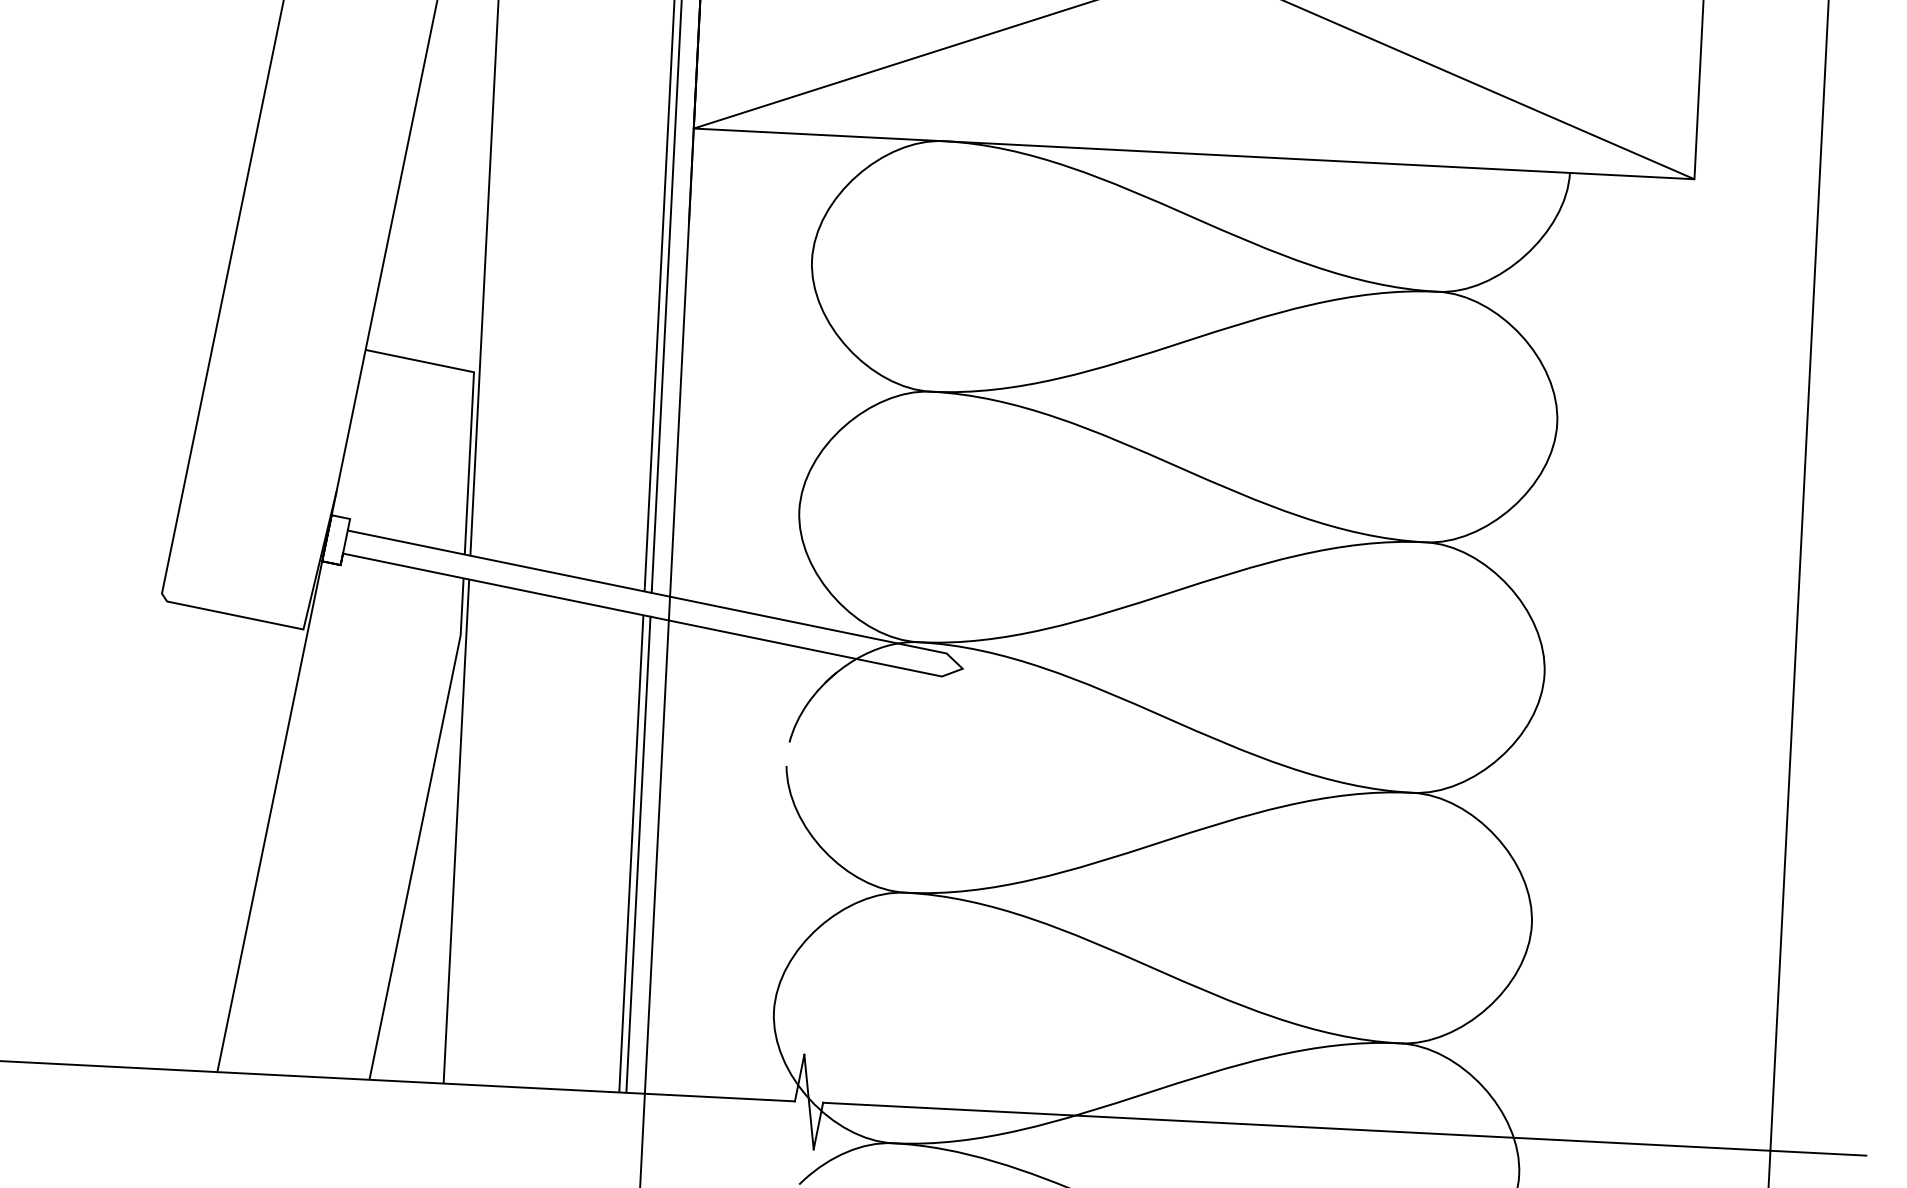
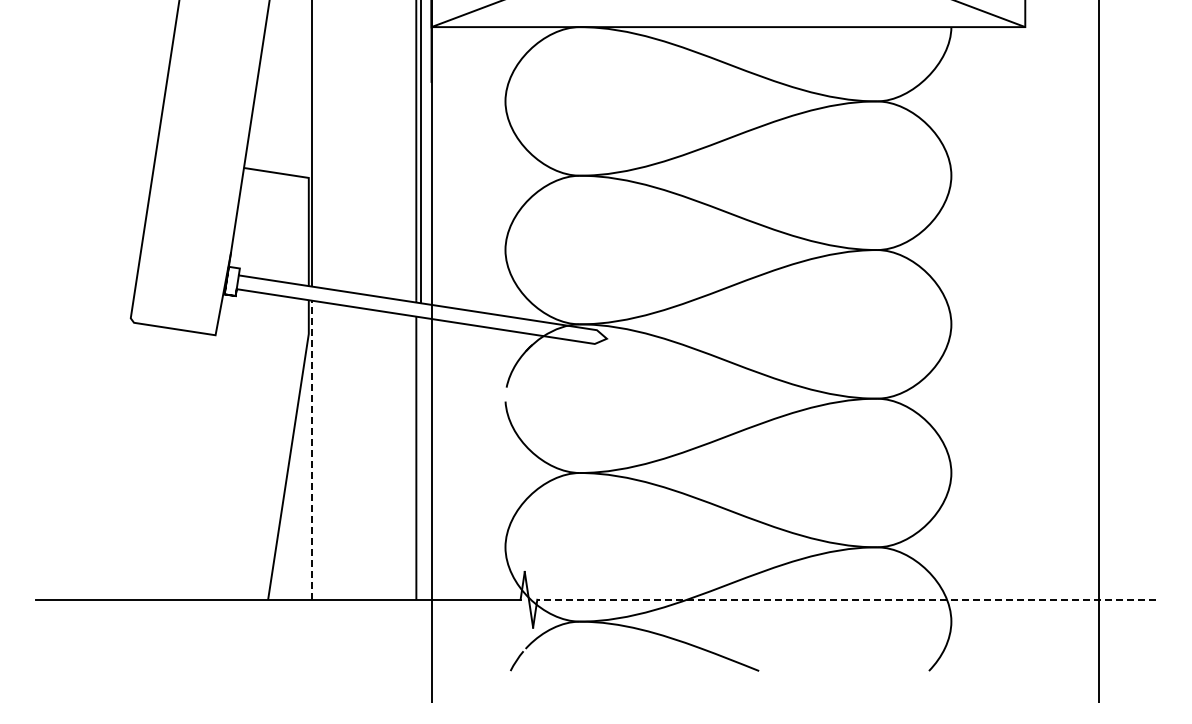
line: (268, 815) -> (200, 446), removed
line: (456, 831) -> (312, 450), solid -> dashed
line: (638, 854) -> (420, 458), removed
line: (1344, 1128) -> (846, 599), solid -> dashed

